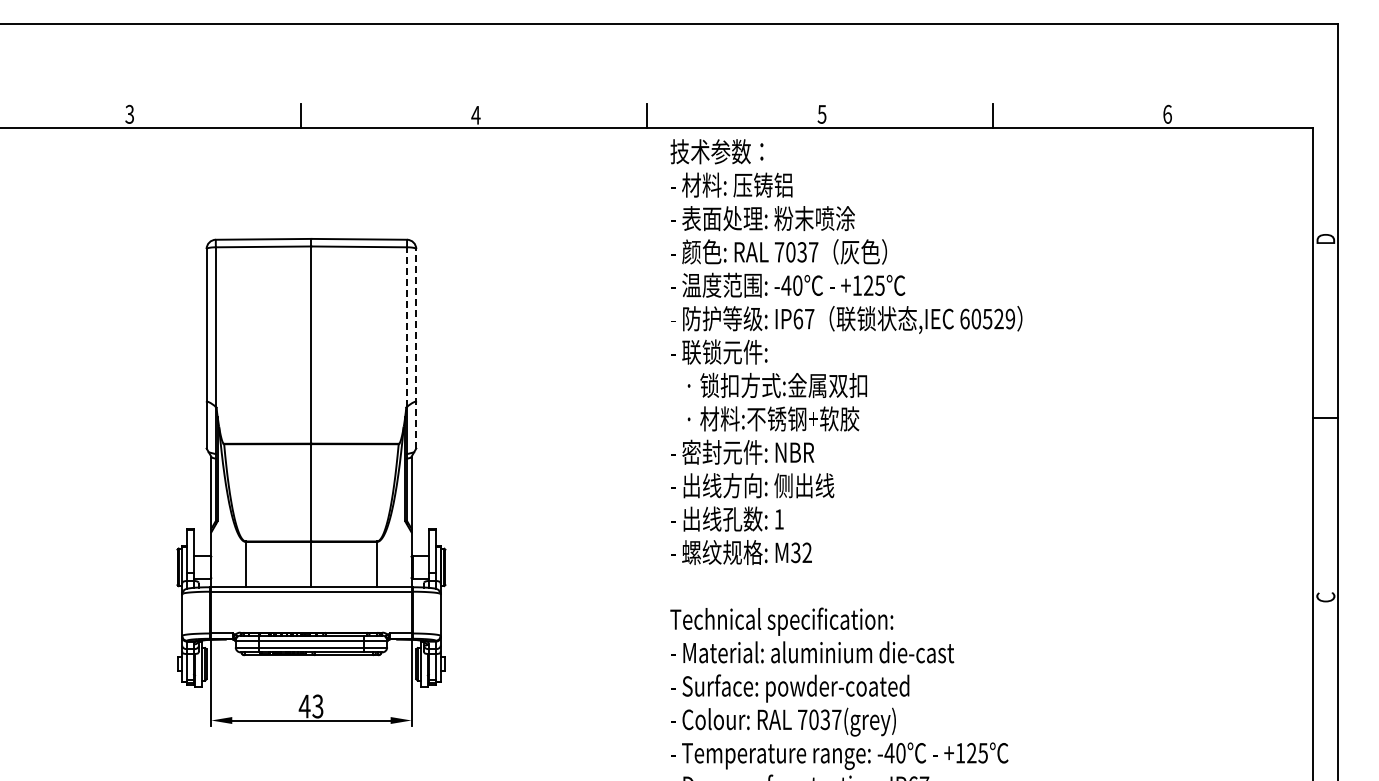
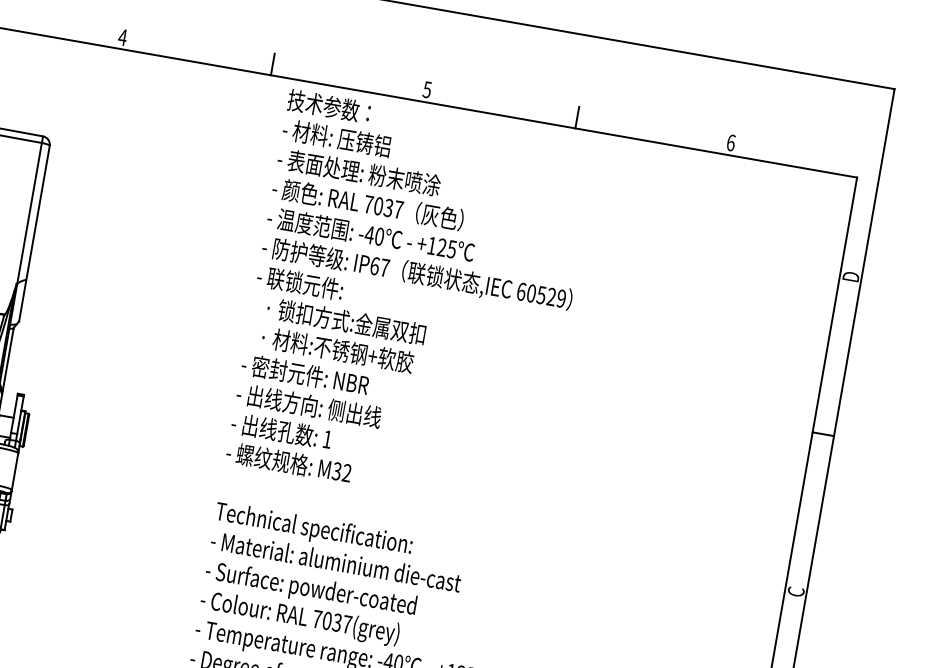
line: (407, 327) -> (29, 213), dashed -> solid
line: (416, 348) -> (34, 233), dashed -> solid

